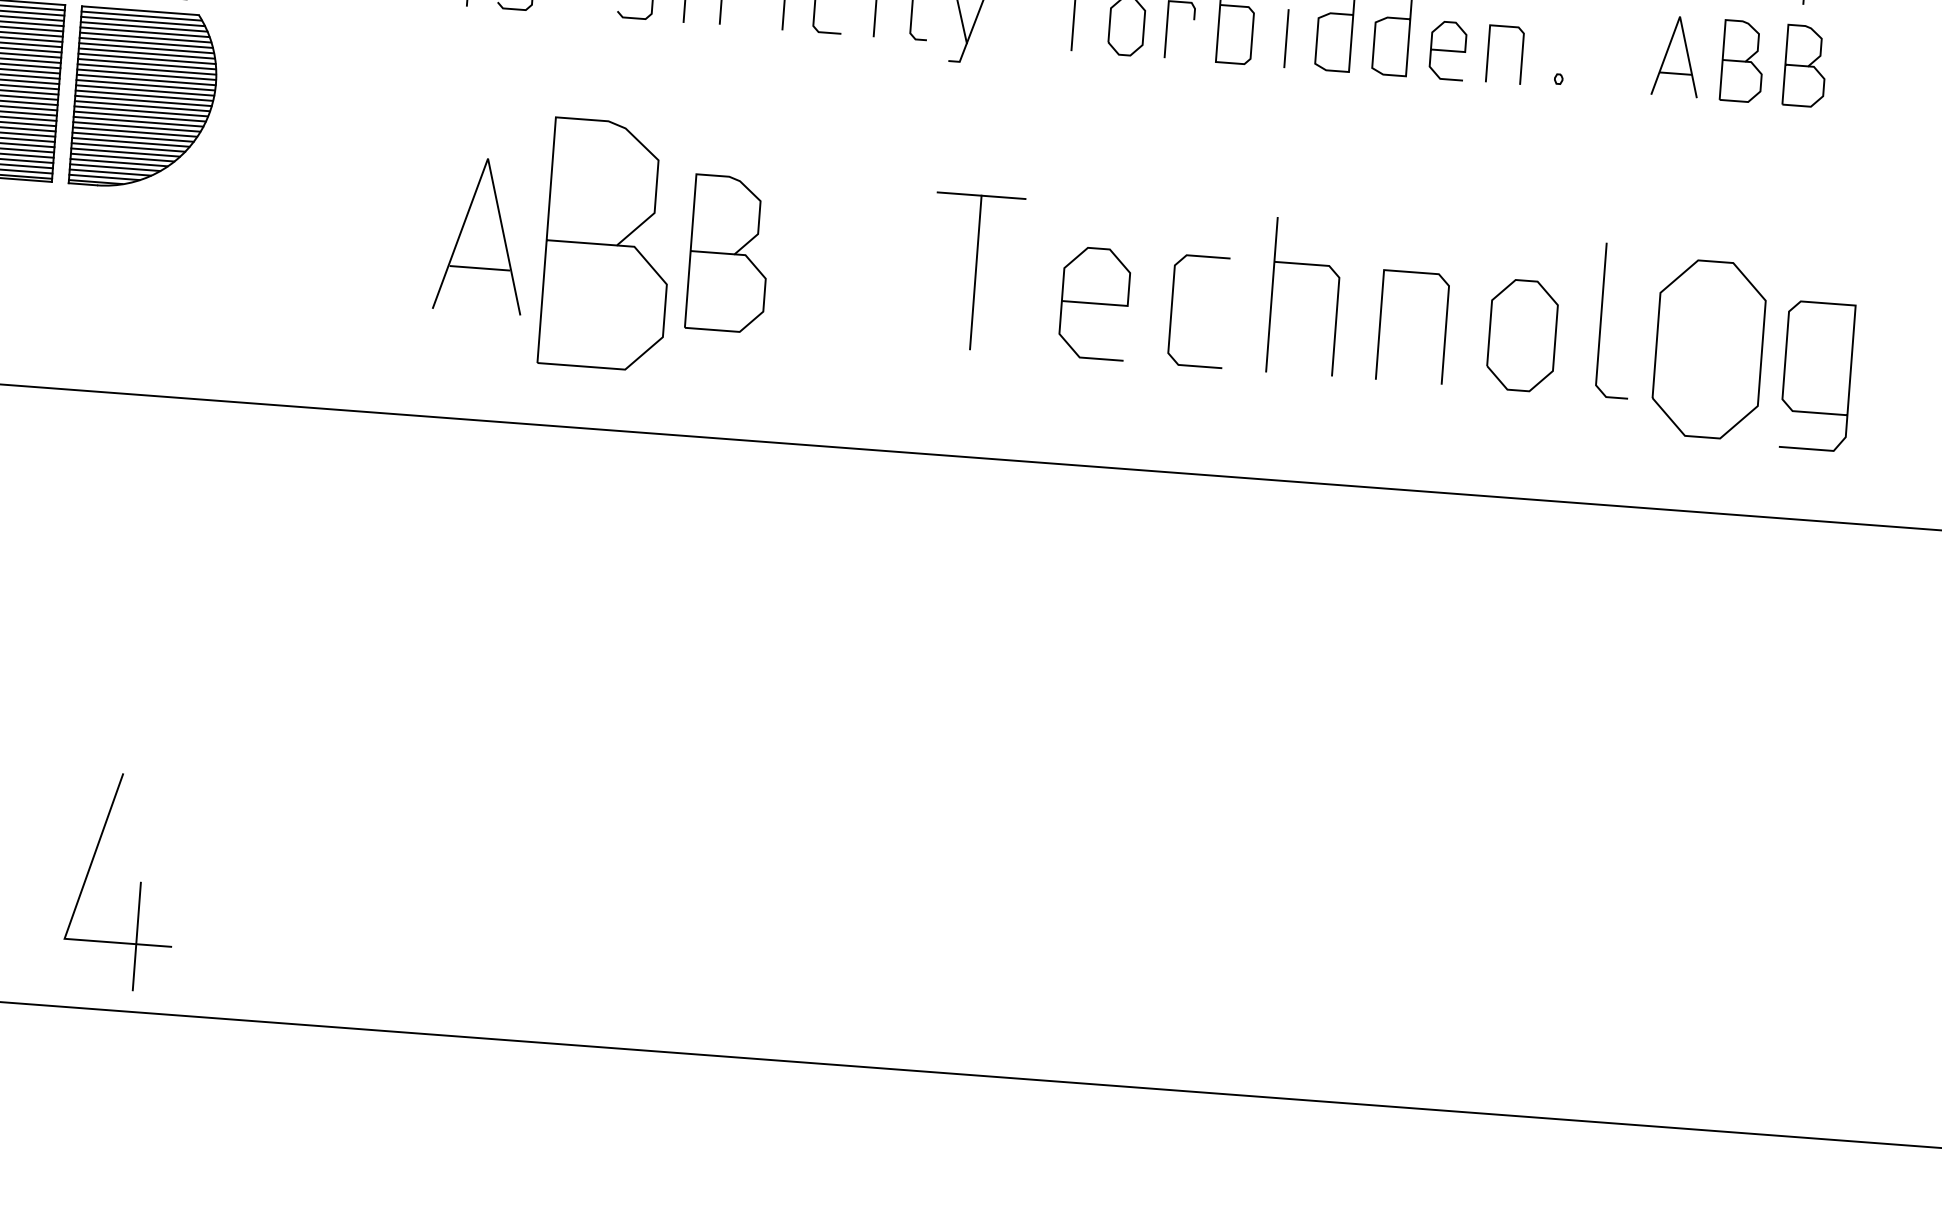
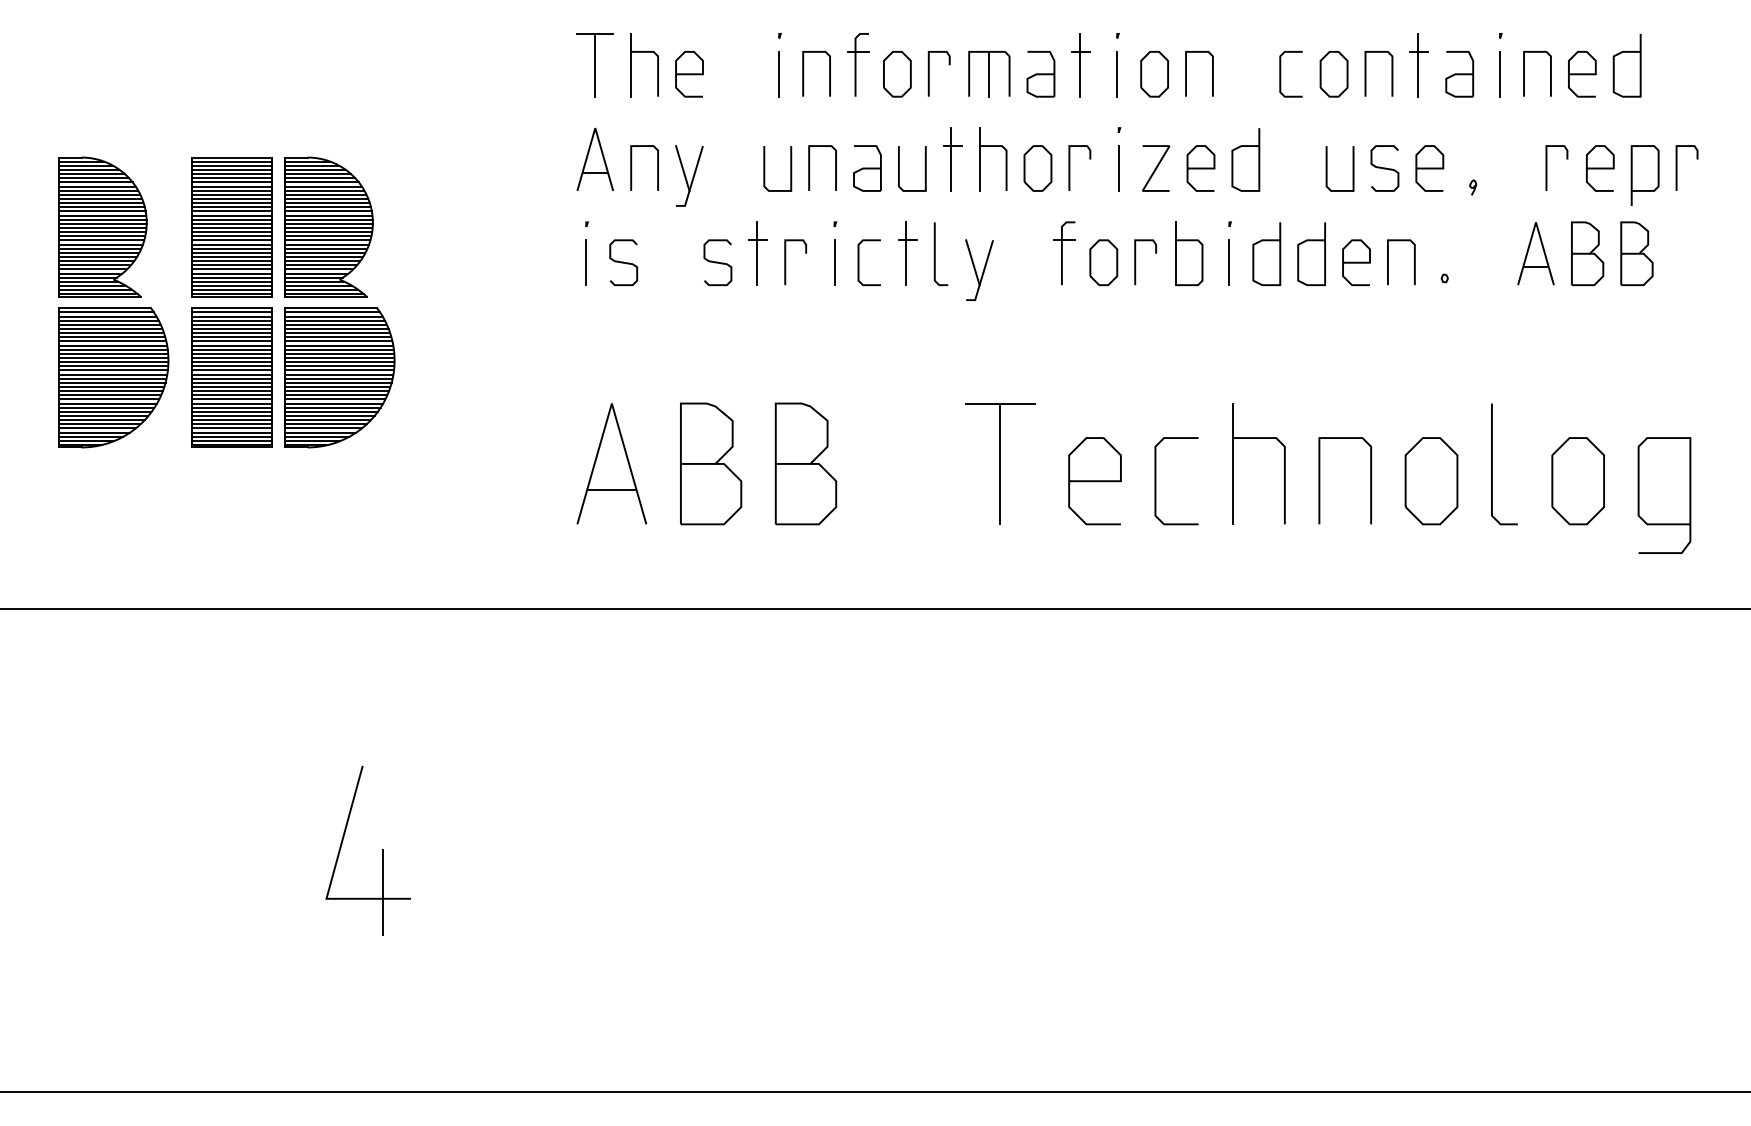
part: (608, 244) -> (711, 463), size x0.62
part: (1708, 349) -> (1577, 481), size x0.62
part: (140, 882) -> (382, 850), moved

